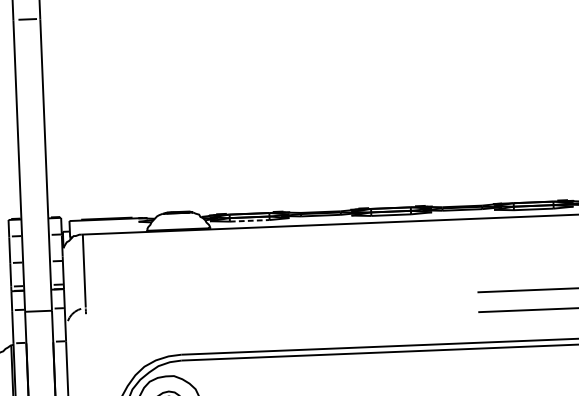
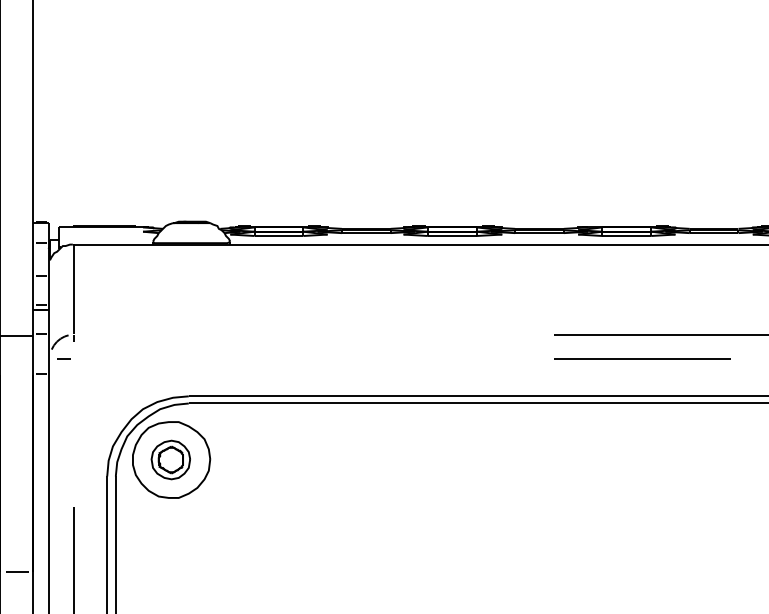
line: (250, 221) -> (279, 236), dashed -> solid
line: (77, 327) -> (63, 358), added

